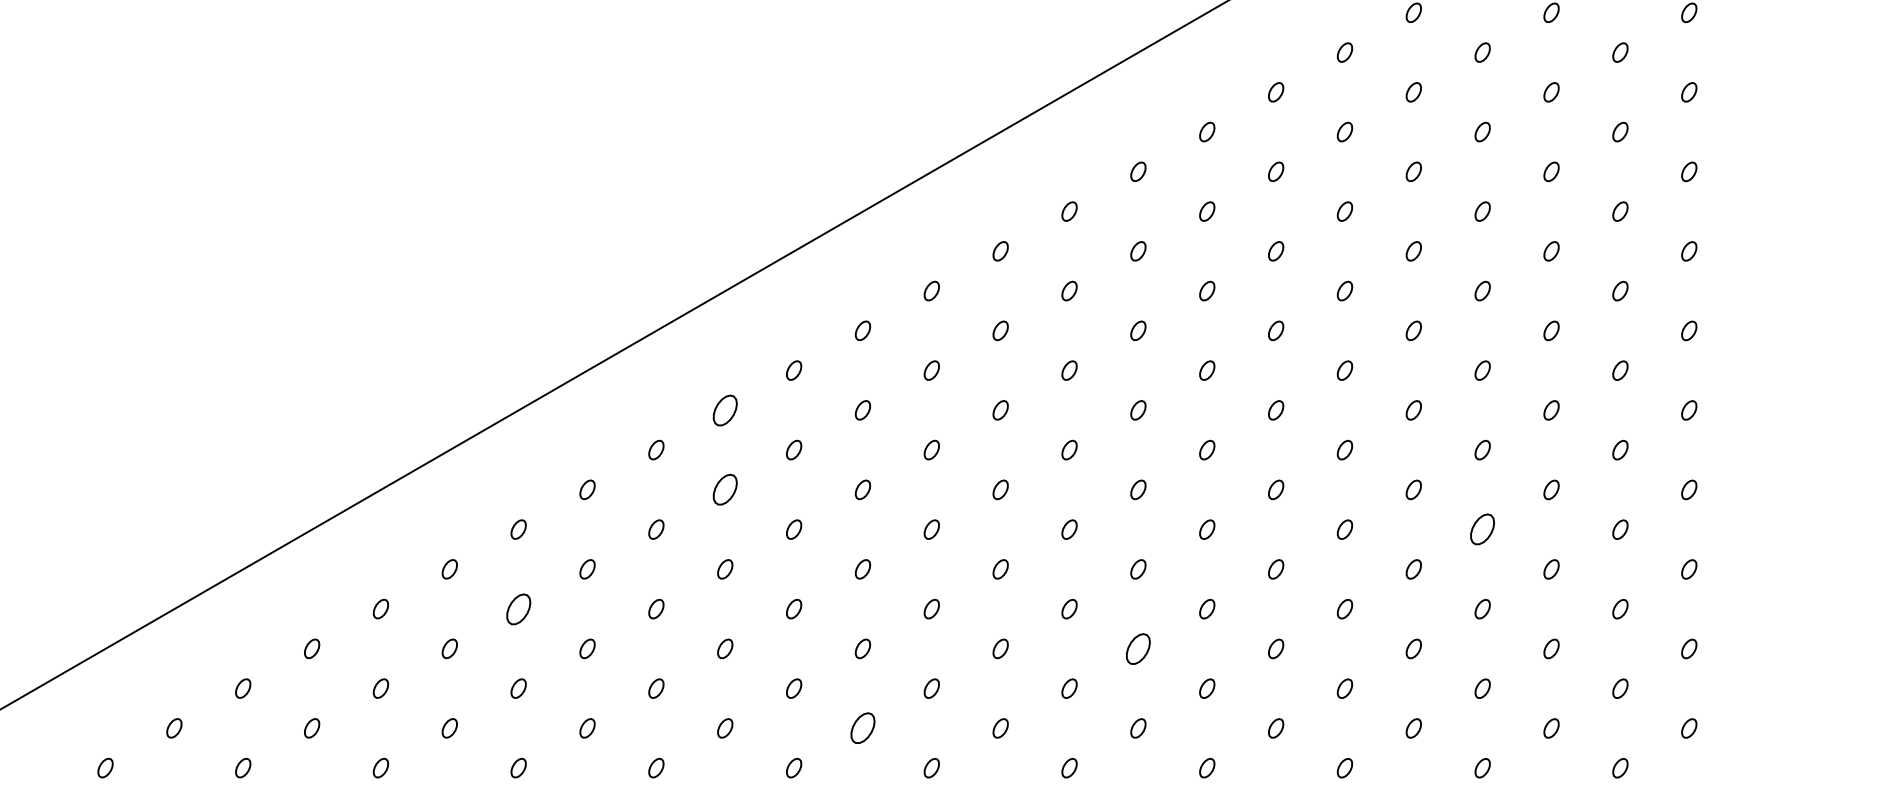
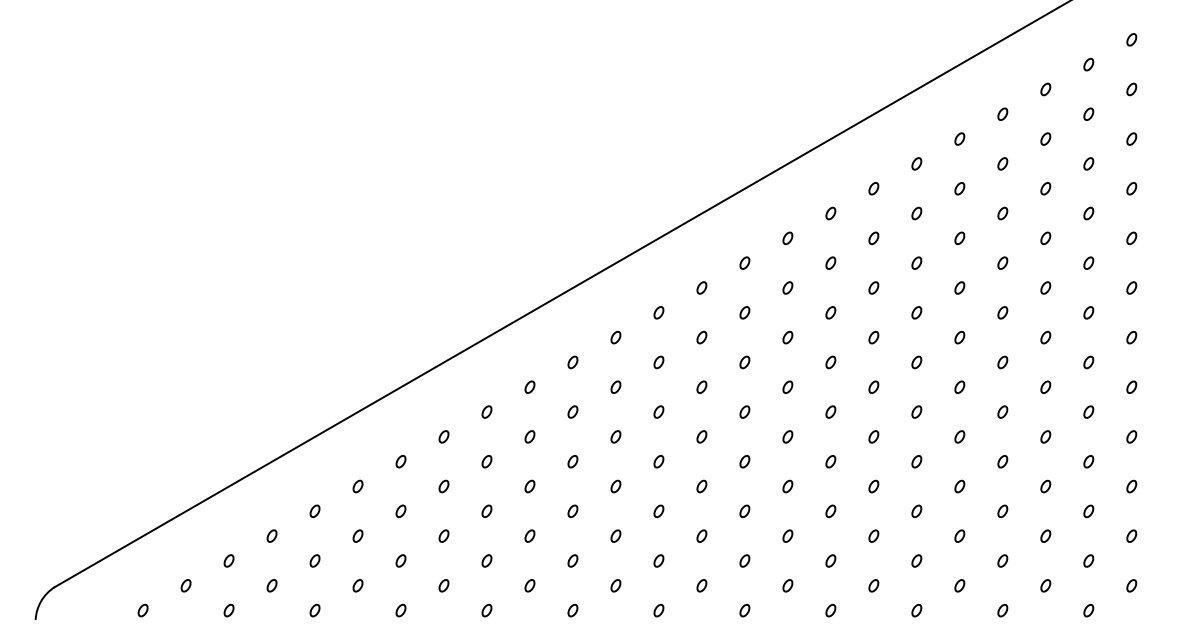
part: (724, 409) -> (529, 386), size x0.62
part: (724, 489) -> (529, 436), size x0.62
part: (1482, 529) -> (1002, 461), size x0.62
part: (517, 607) -> (400, 510), size x0.62
part: (1137, 647) -> (787, 535), size x0.62
part: (862, 727) -> (615, 585), size x0.62

